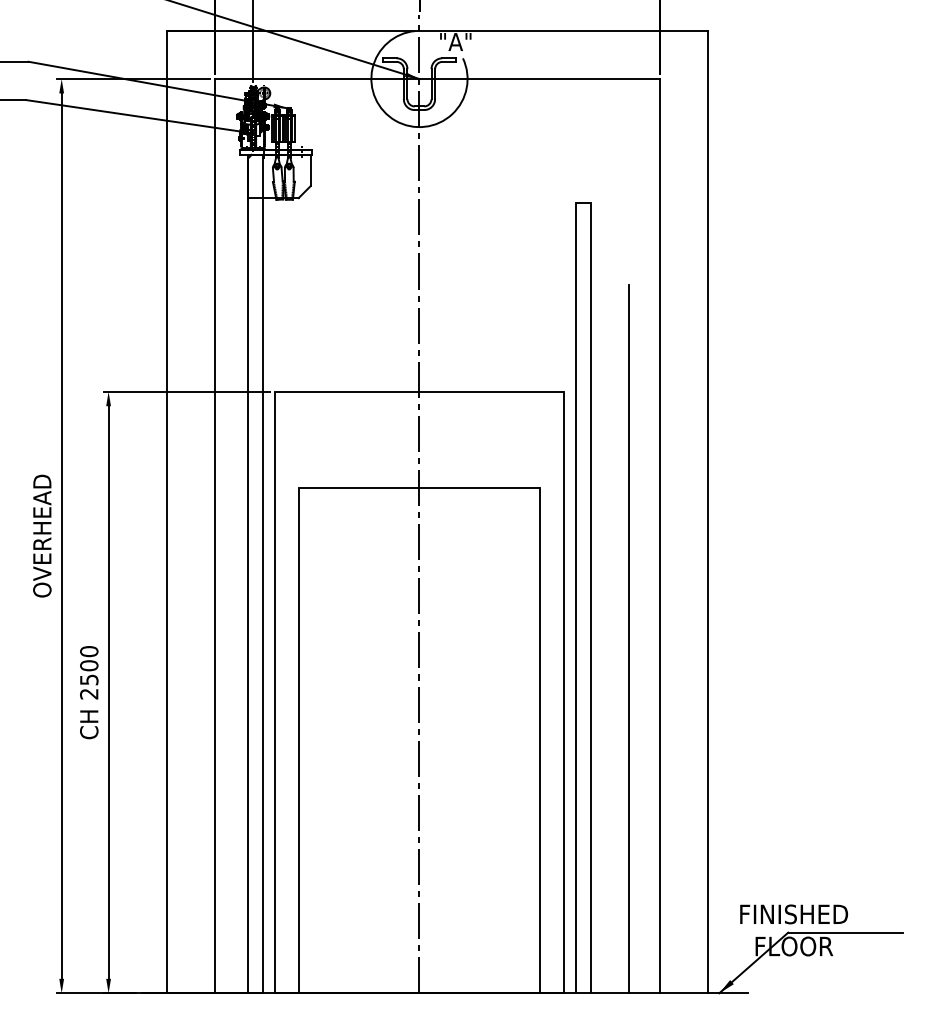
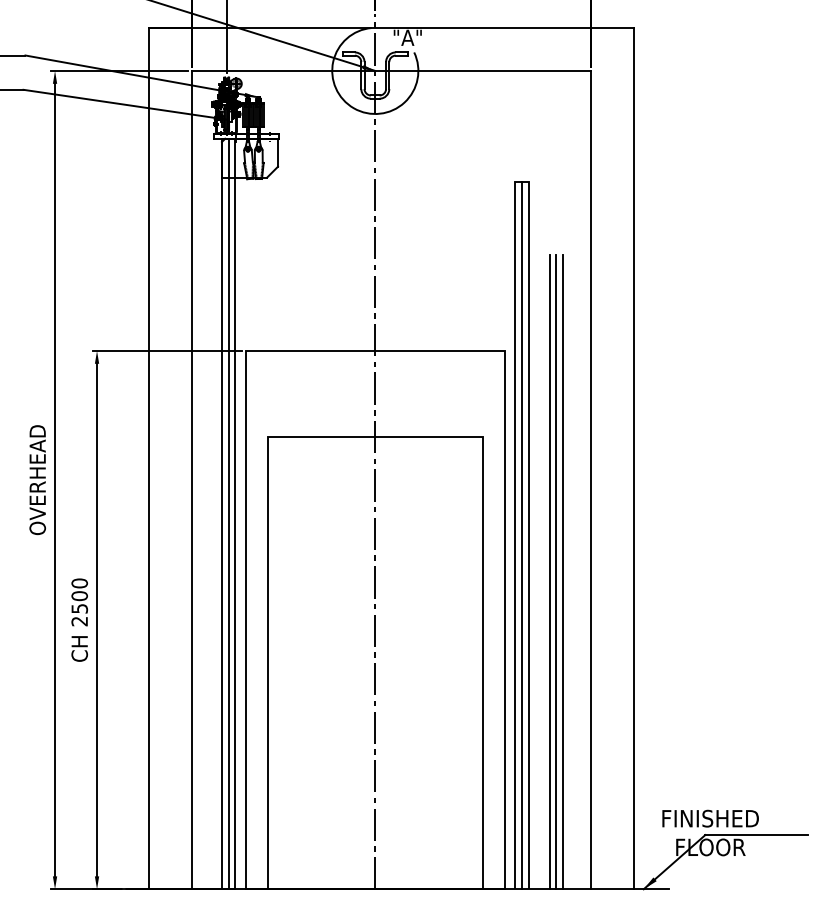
line: (255, 573) -> (228, 513), added
line: (583, 597) -> (522, 535), added
line: (614, 638) -> (549, 571), added
line: (621, 638) -> (556, 571), added

